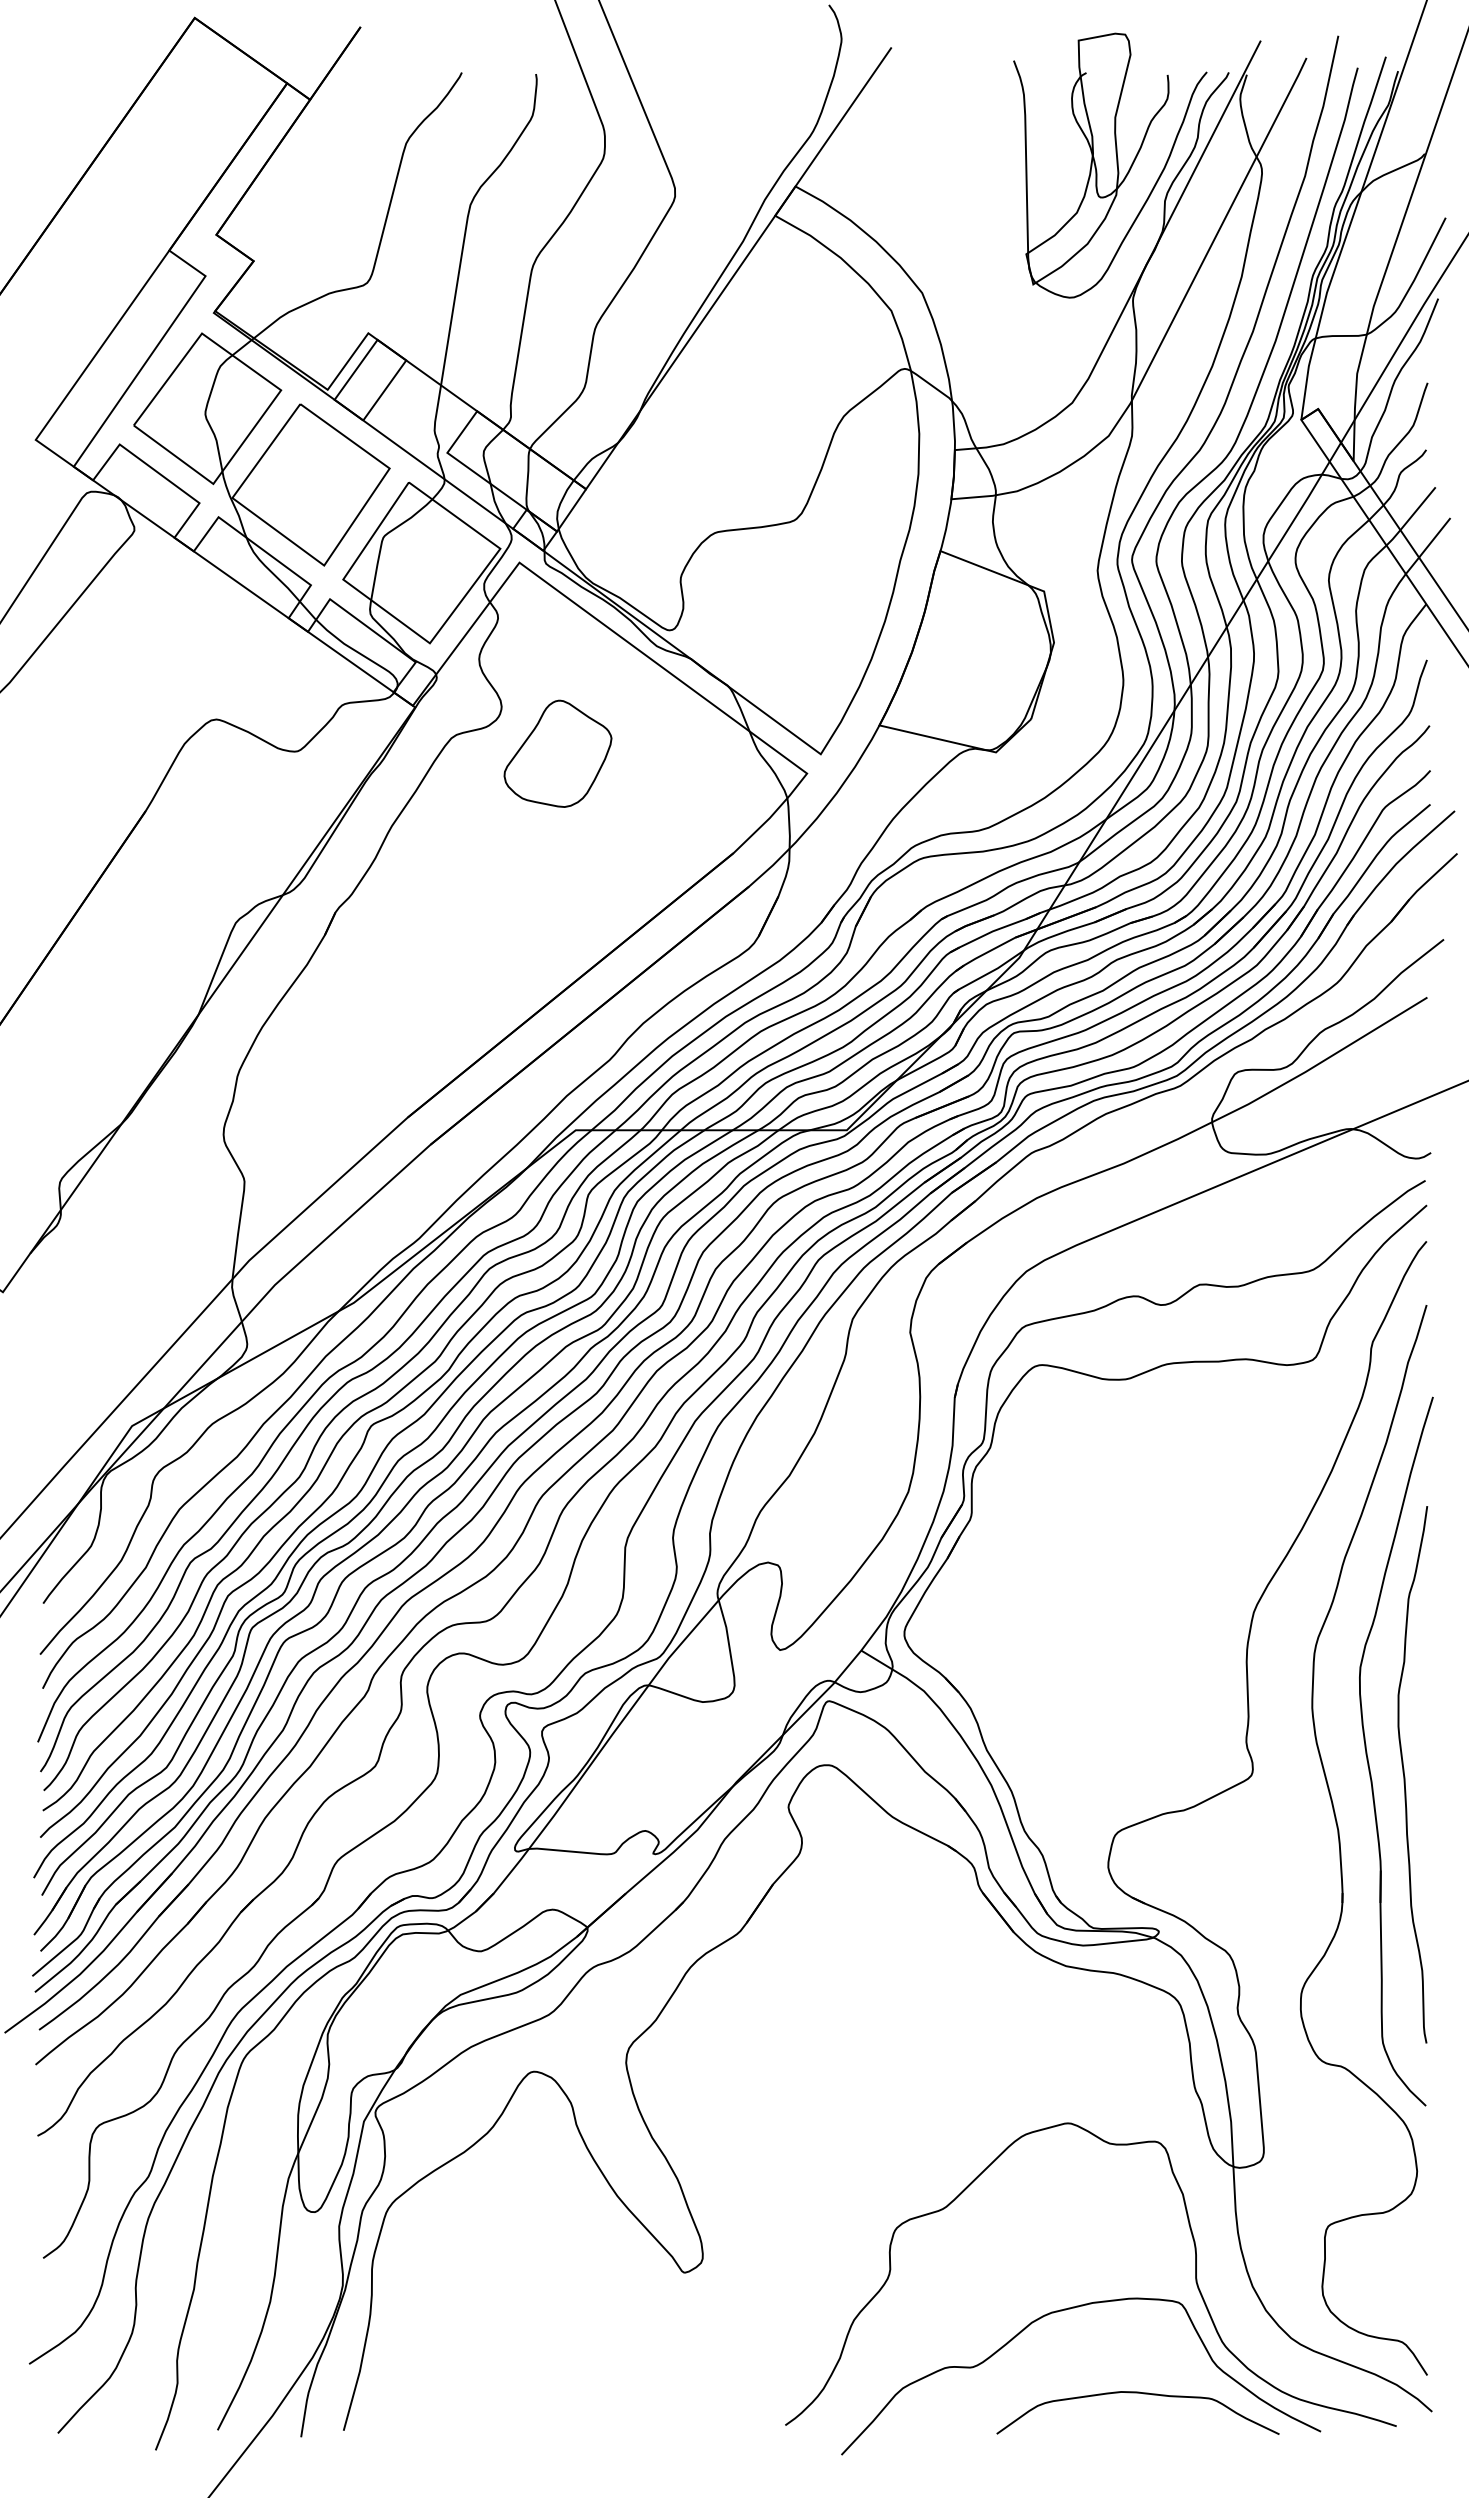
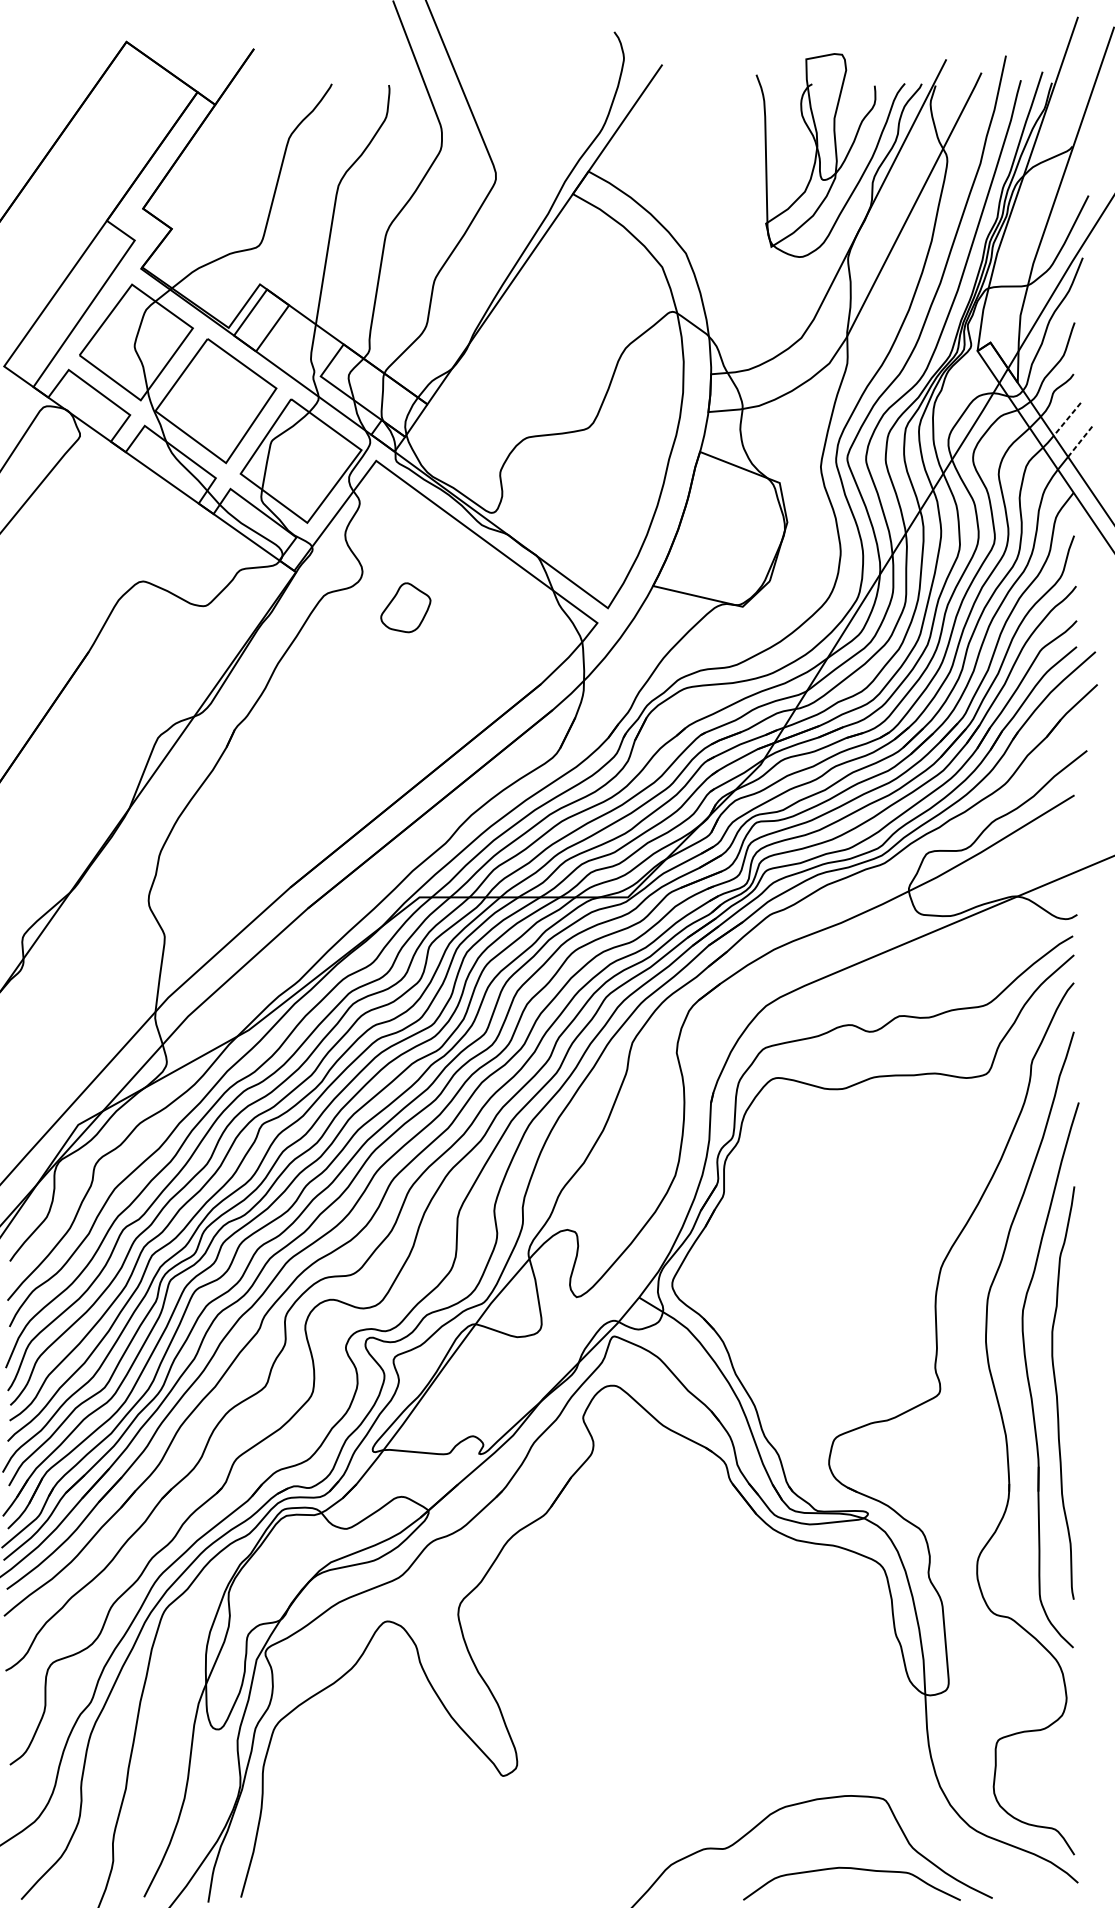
line: (1418, 508) -> (1067, 419), solid -> dashed
line: (1434, 538) -> (1079, 442), solid -> dashed
part: (557, 753) -> (405, 607), size x0.6
curve: (1195, 2274) -> (896, 1777), removed

